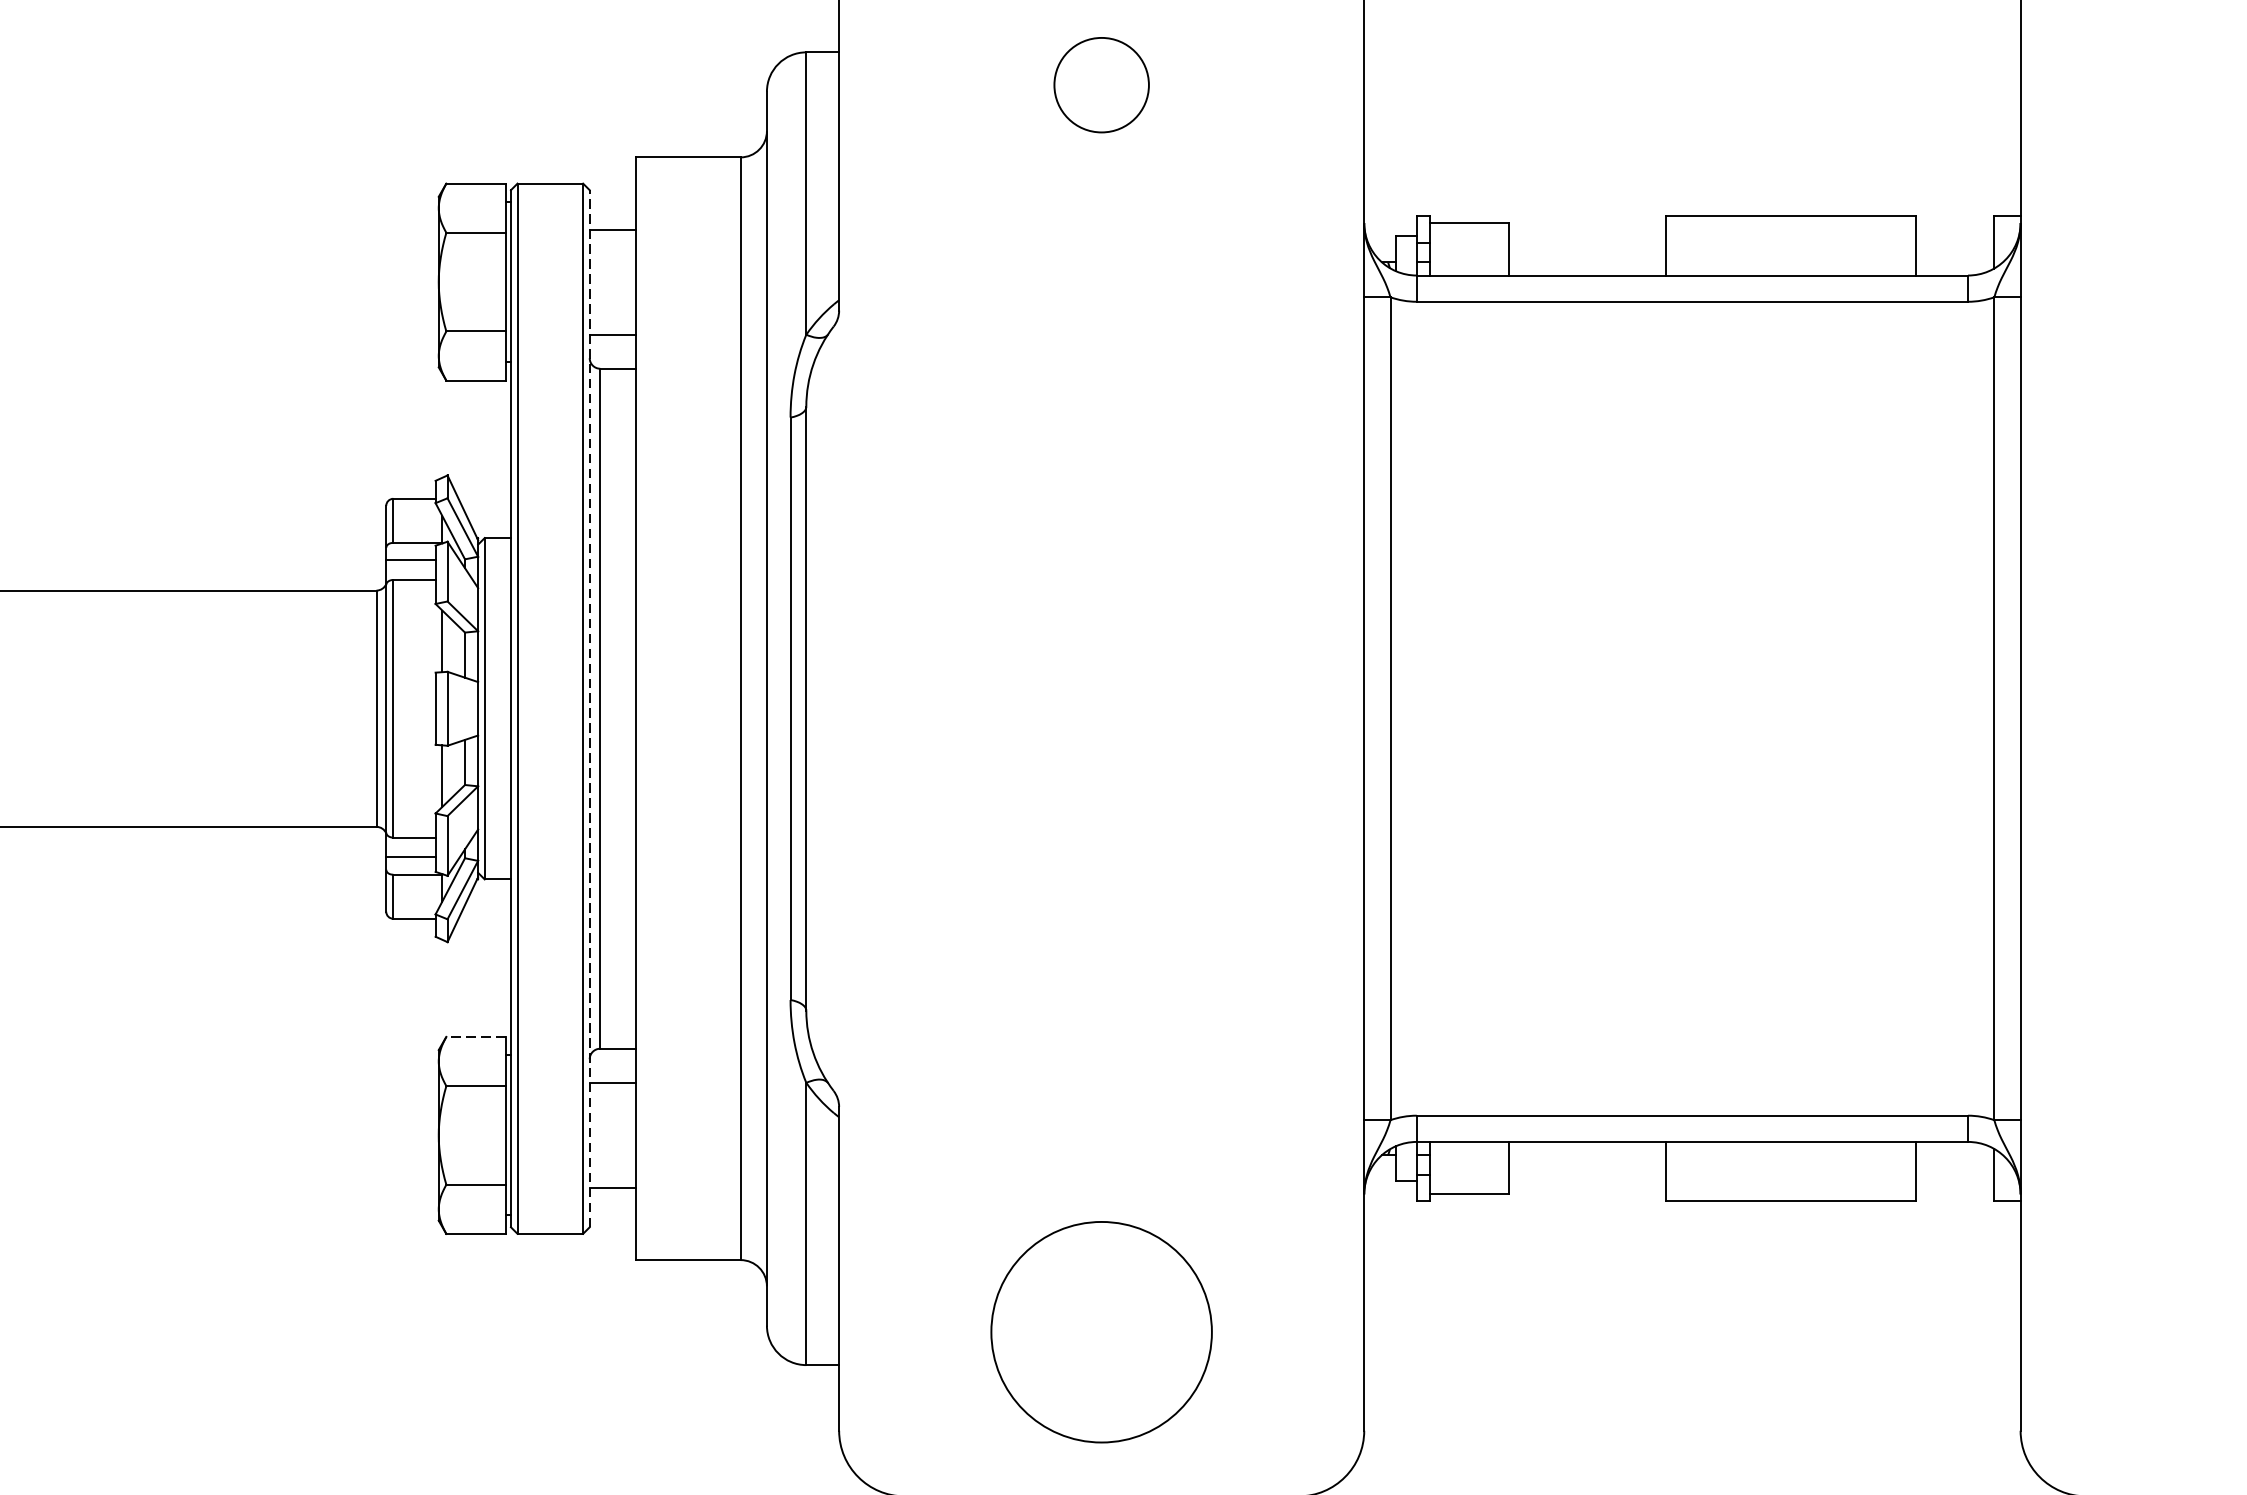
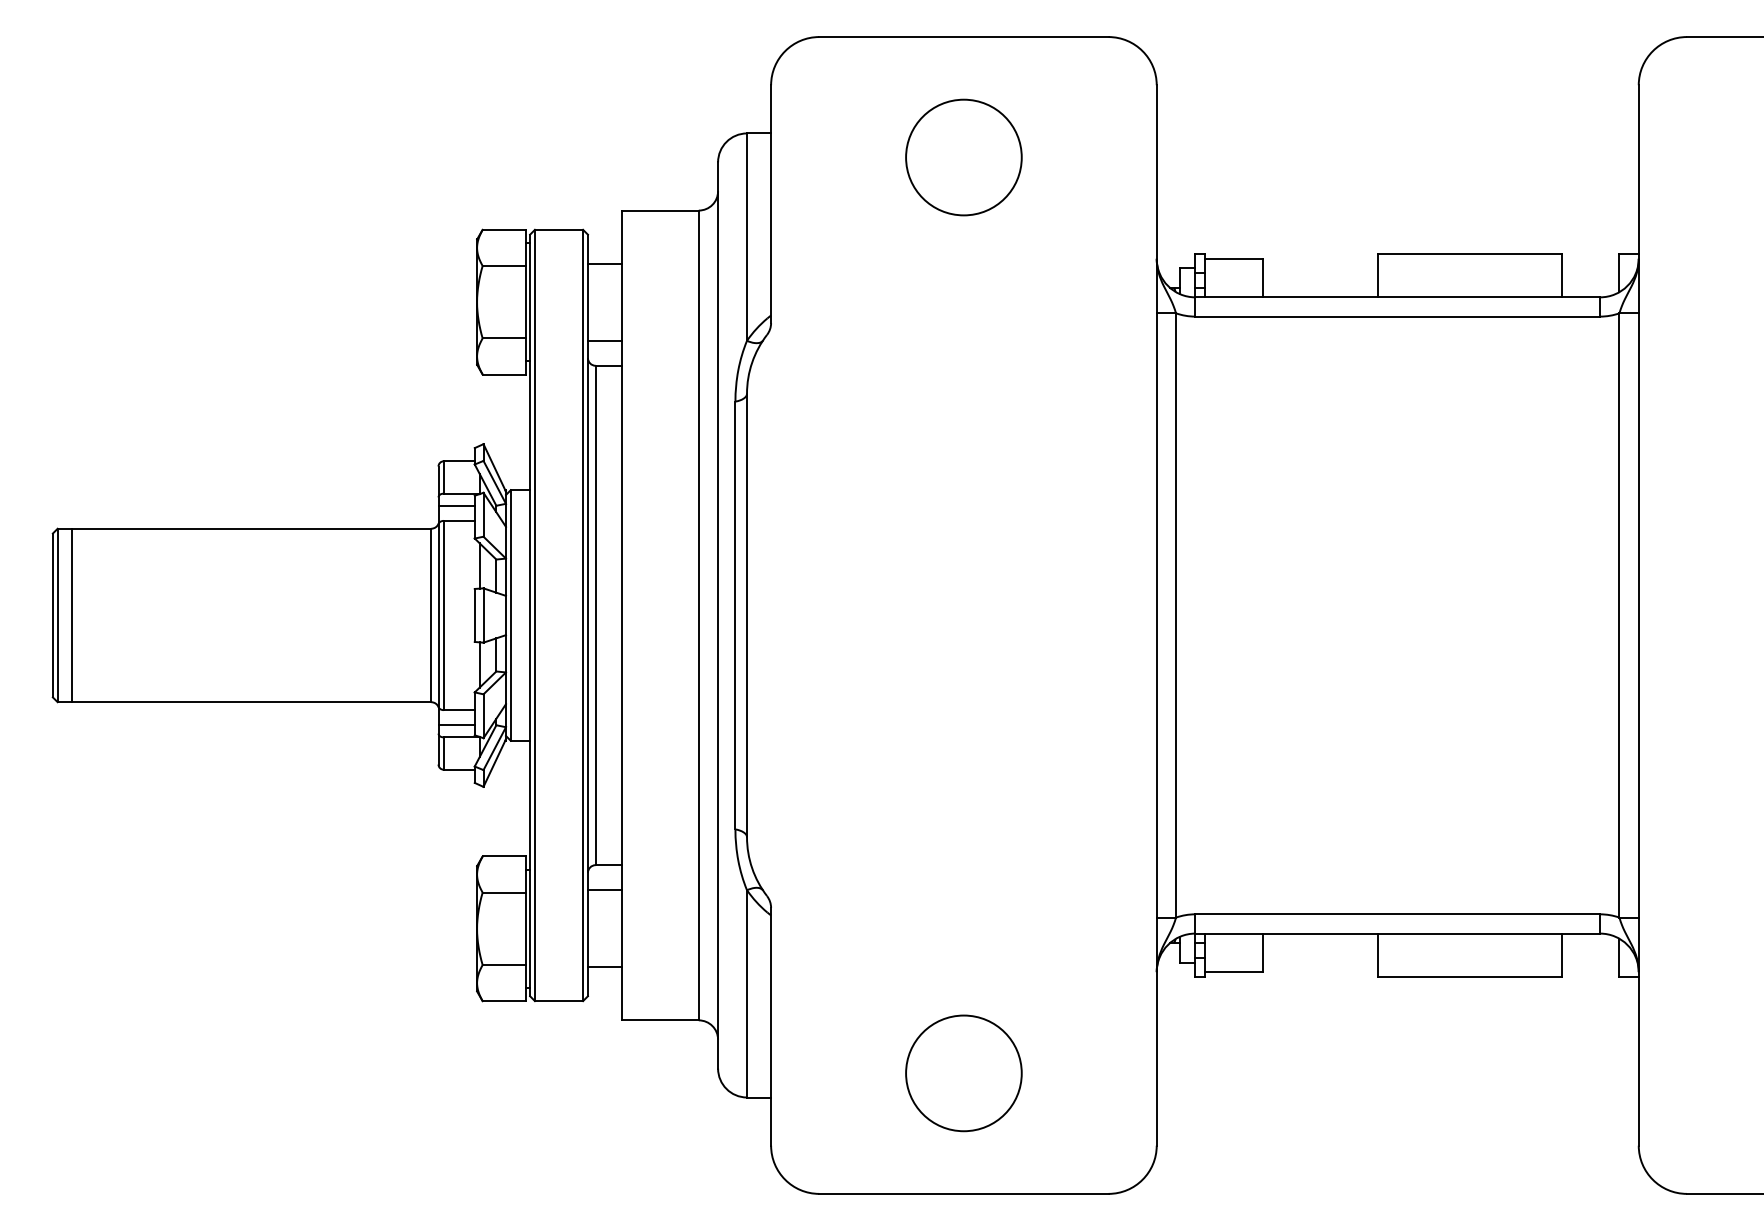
circle: (1101, 85) -> (963, 157), size x1.67
line: (589, 708) -> (587, 615), dashed -> solid
line: (476, 1036) -> (504, 856), dashed -> solid
circle: (1101, 1332) -> (963, 1073), size x0.71

